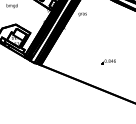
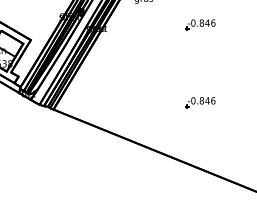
part: (108, 25) -> (199, 23), added

